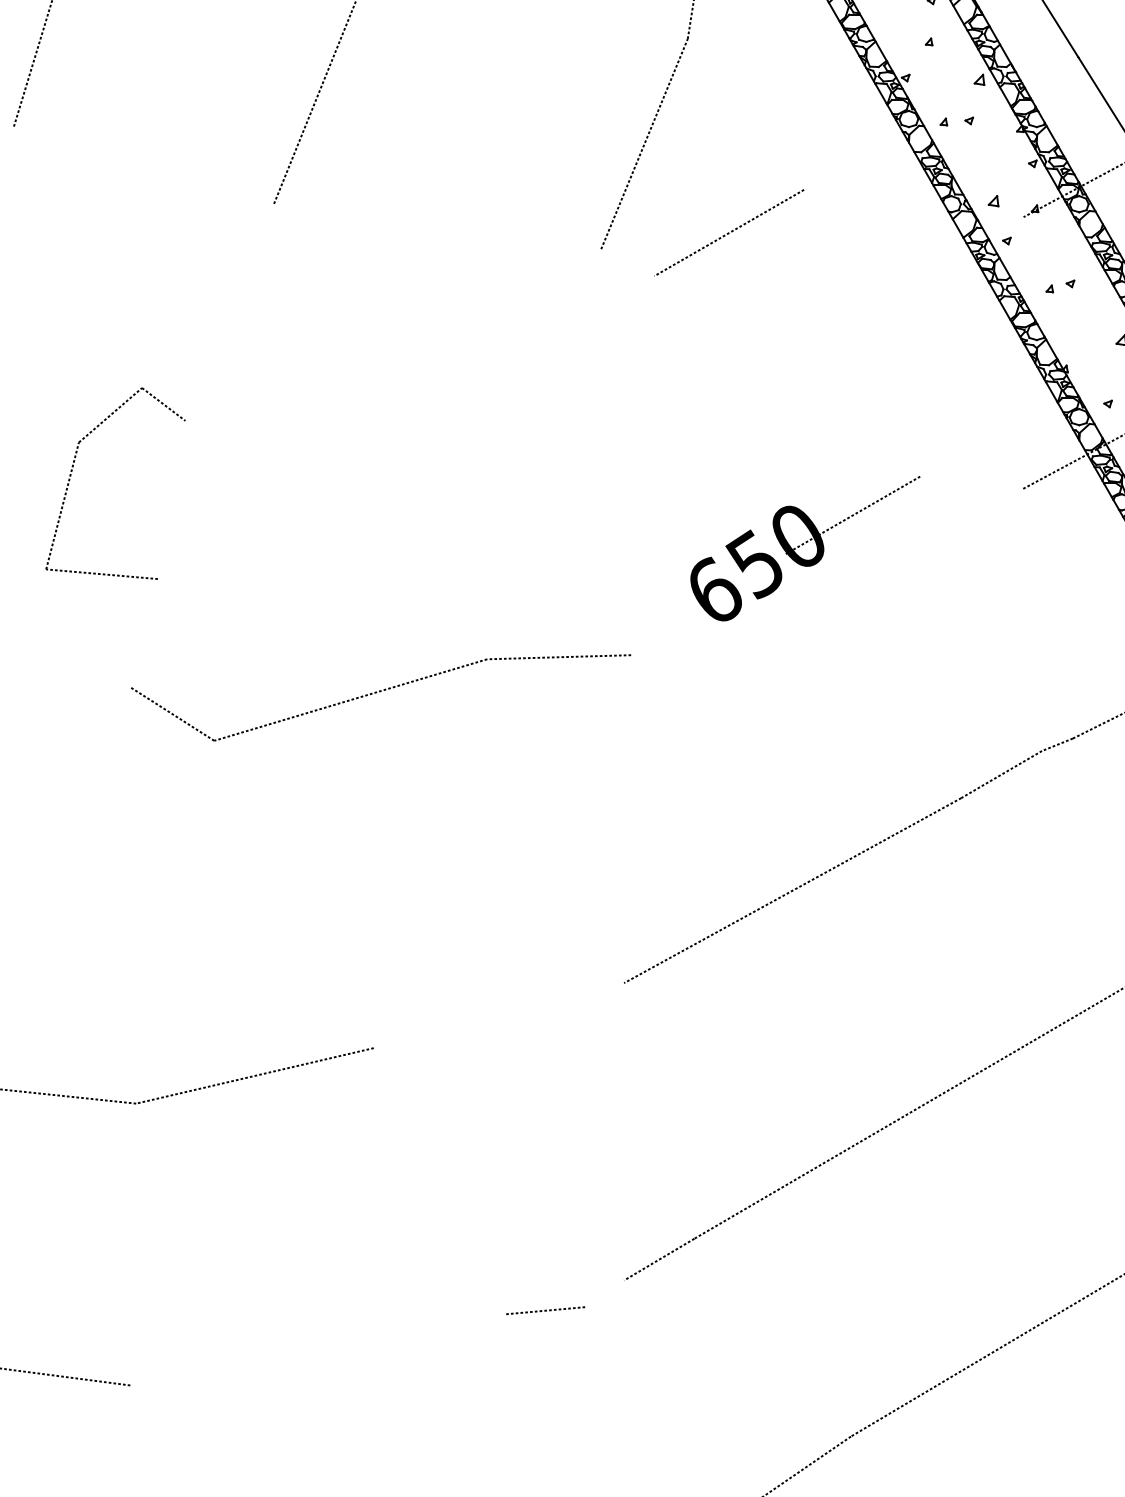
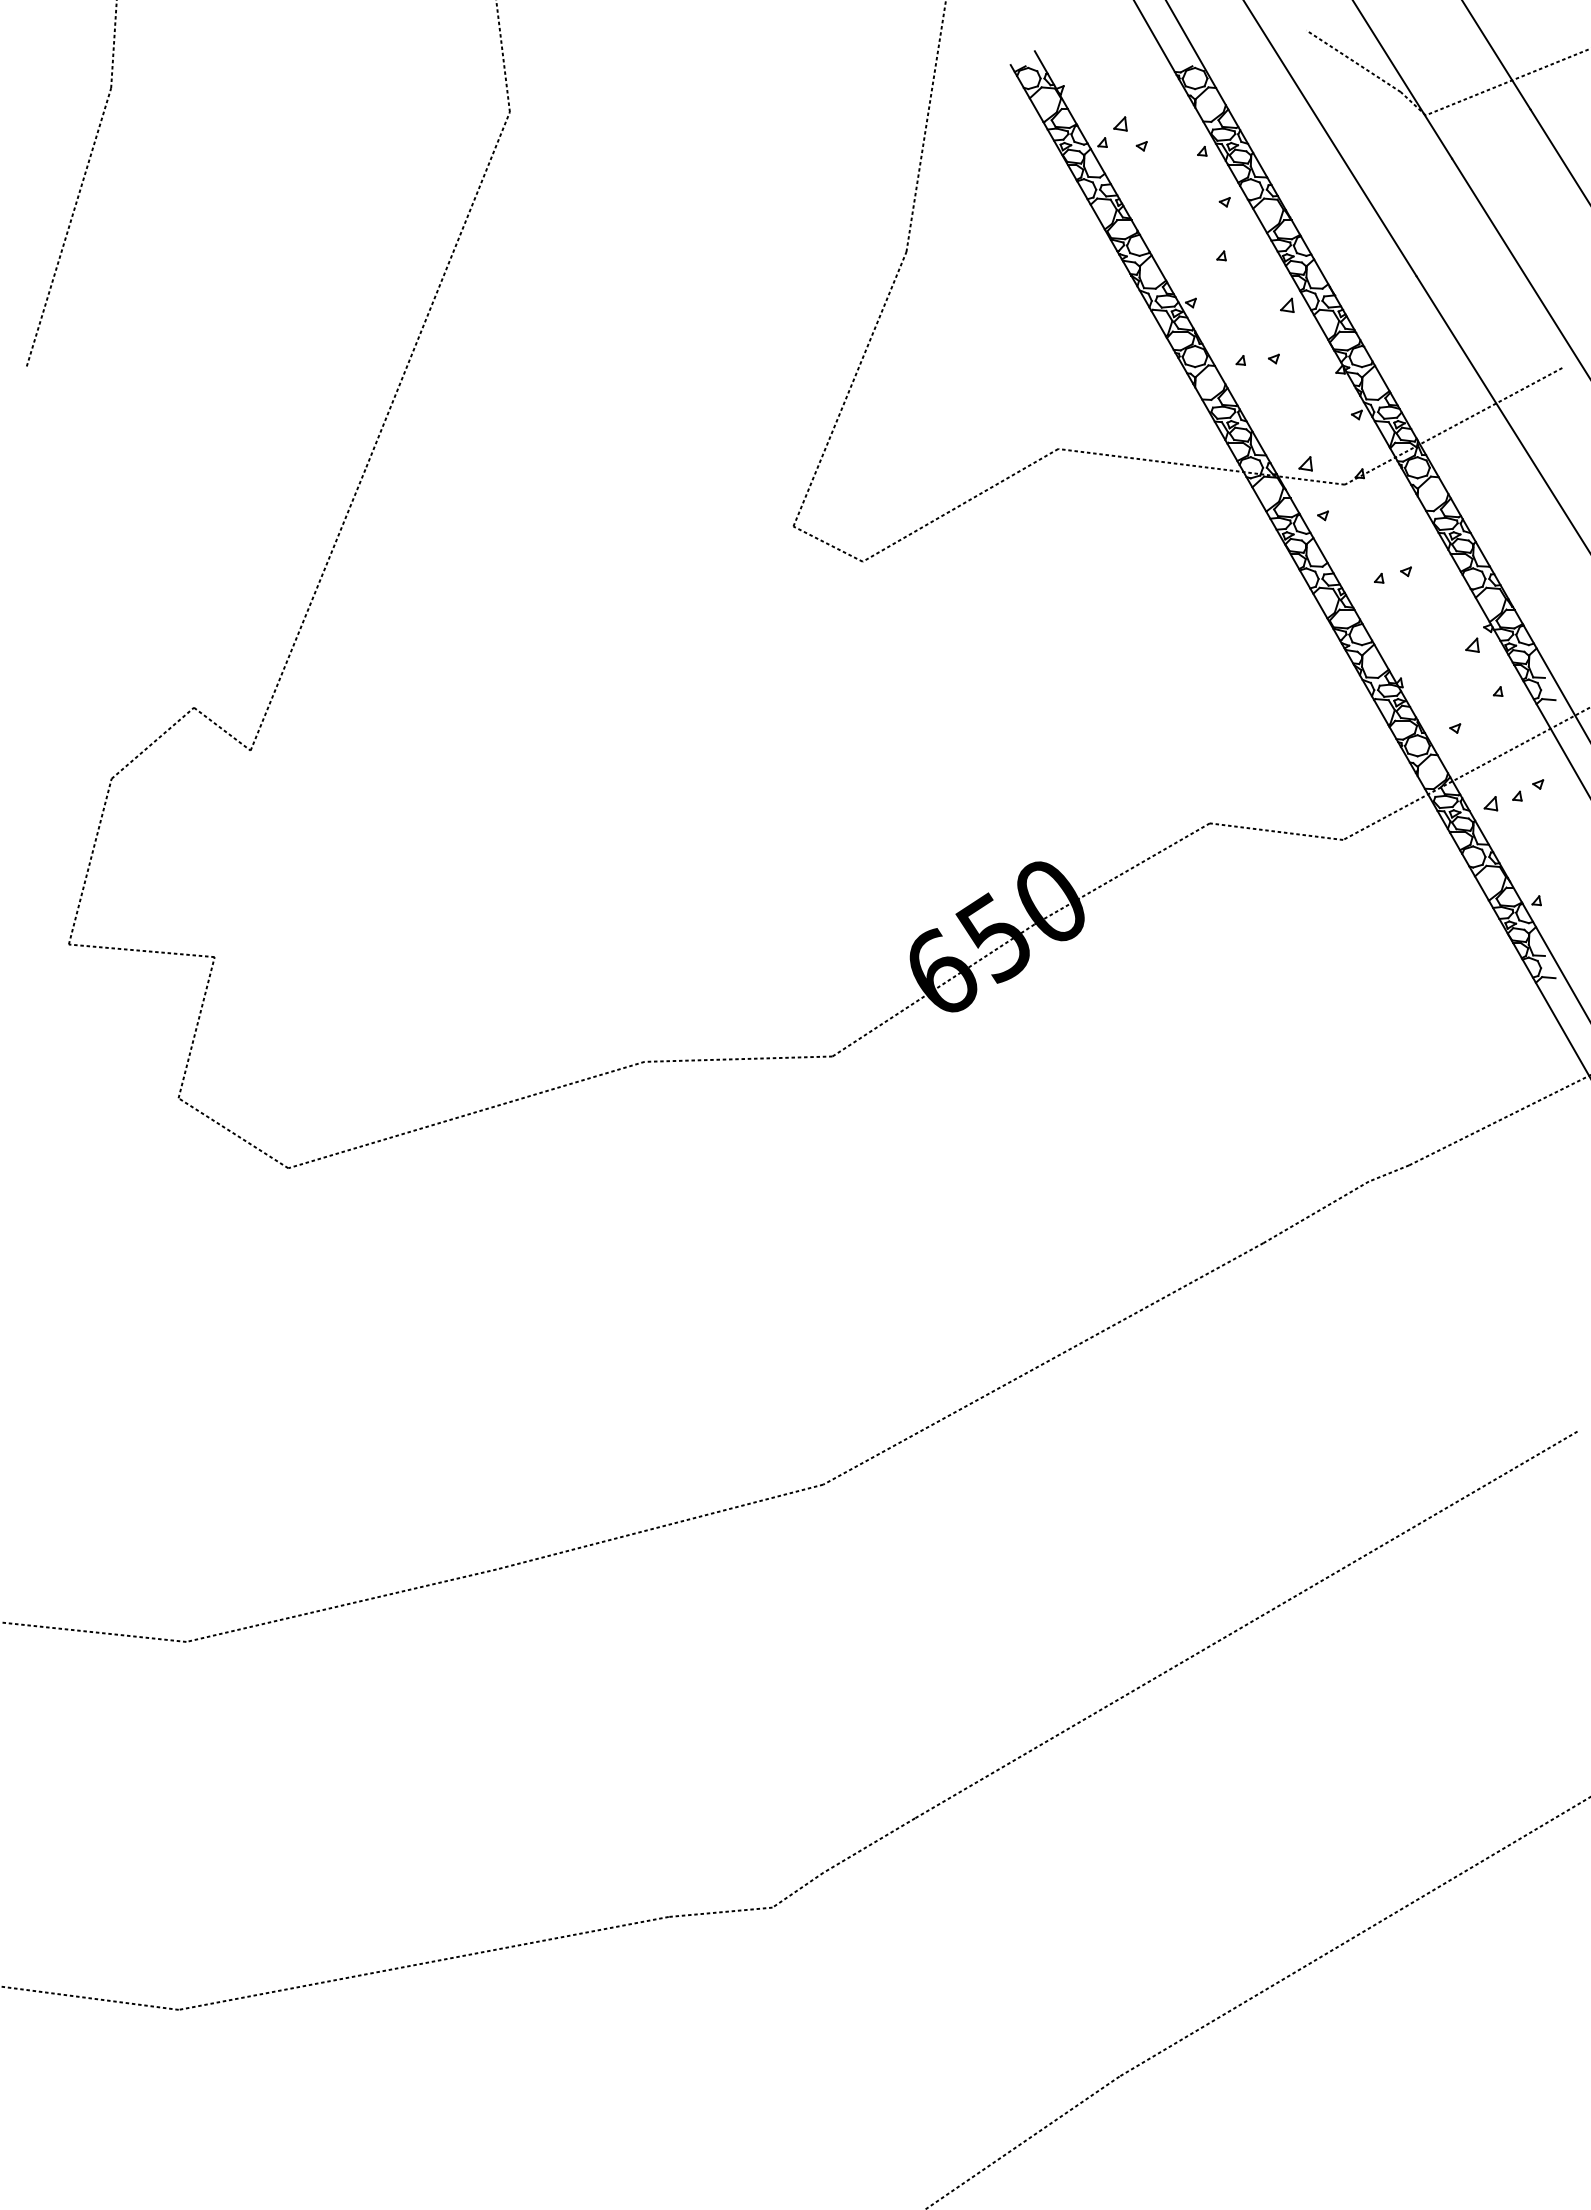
line: (913, 203) -> (1201, 466), added
line: (627, 262) -> (827, 543), added
line: (229, 312) -> (308, 608), added
line: (971, 482) -> (1276, 831), added
line: (708, 604) -> (933, 990), added
line: (143, 632) -> (196, 1027), added
line: (498, 1015) -> (659, 1526), added
line: (604, 1293) -> (797, 1889), added
line: (317, 1349) -> (423, 1962), added

